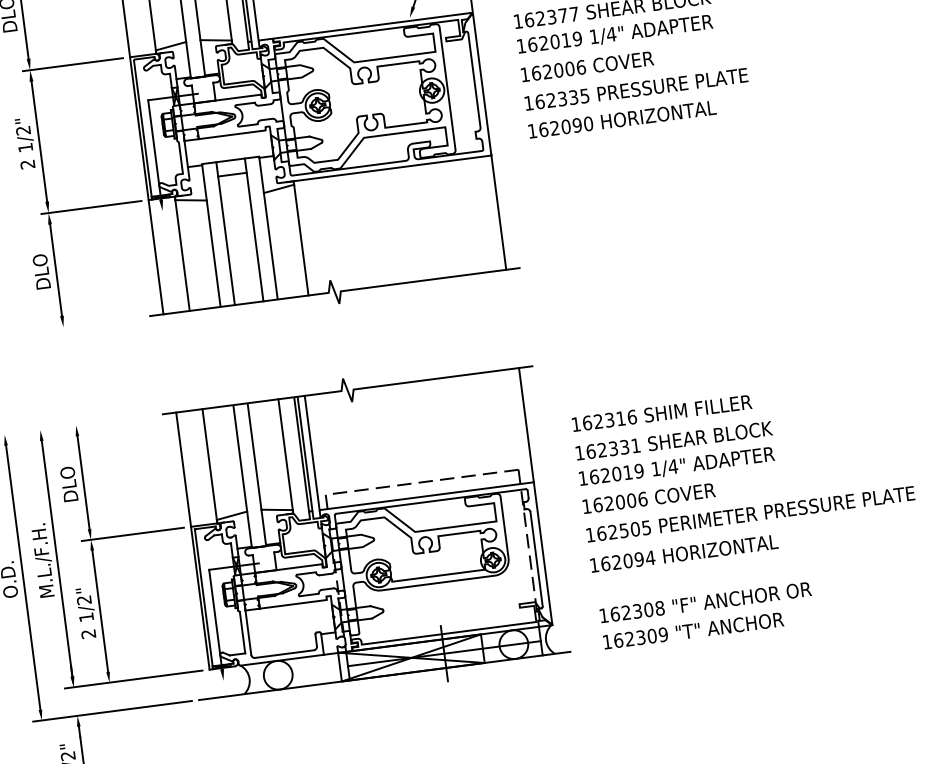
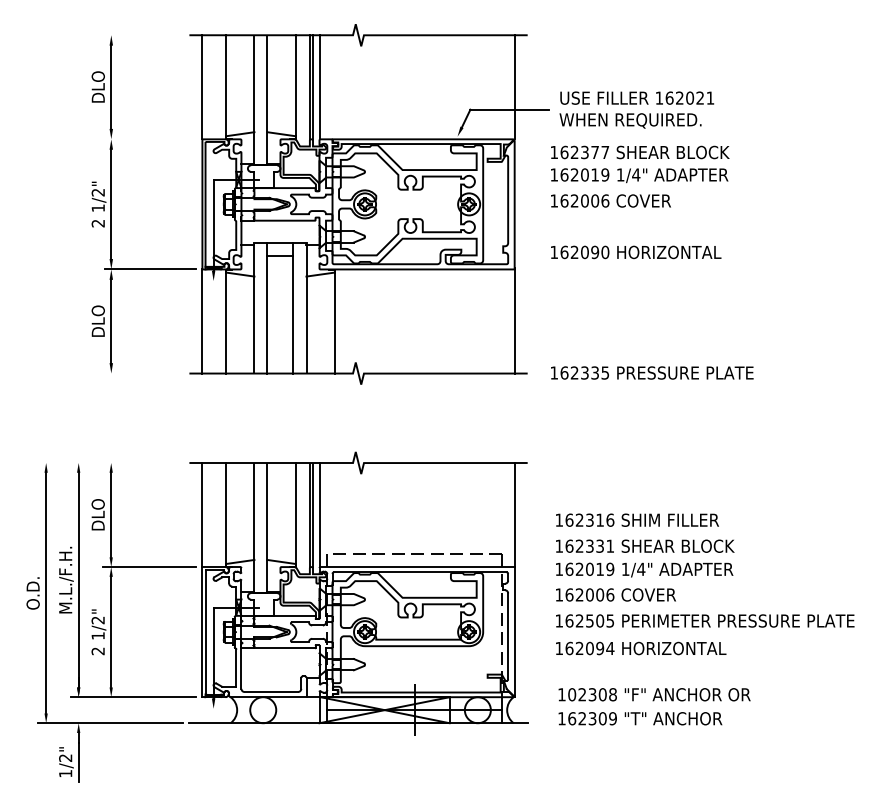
line: (72, 64) -> (149, 139), removed
text: (636, 88) -> (652, 372), moved
text: (615, 613) -> (572, 694), 162308 -> 102308

